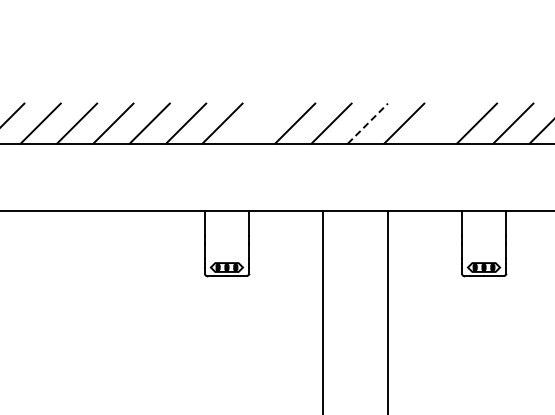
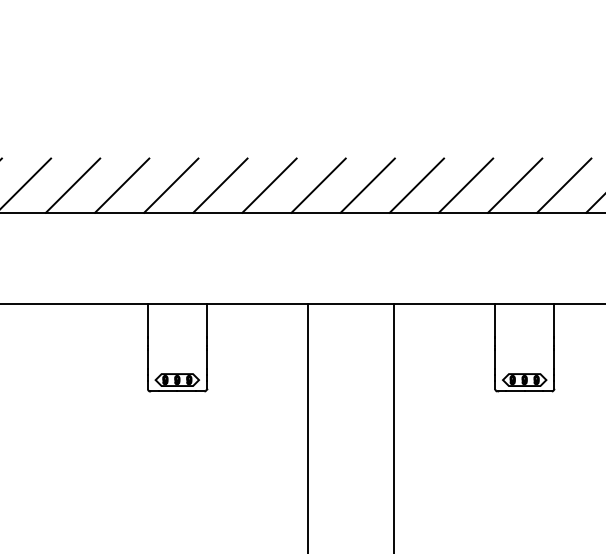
line: (258, 123) -> (219, 185), added
line: (368, 123) -> (368, 185), dashed -> solid
line: (440, 123) -> (465, 185), added

